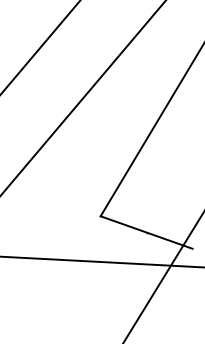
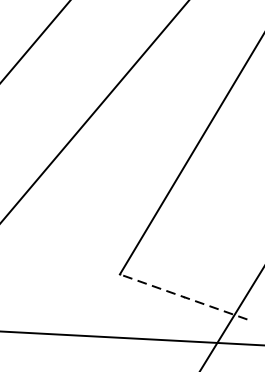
line: (146, 232) -> (183, 296), solid -> dashed

